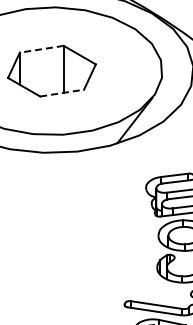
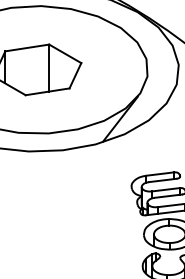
line: (41, 49) -> (26, 48), dashed -> solid
line: (62, 93) -> (47, 92), dashed -> solid

